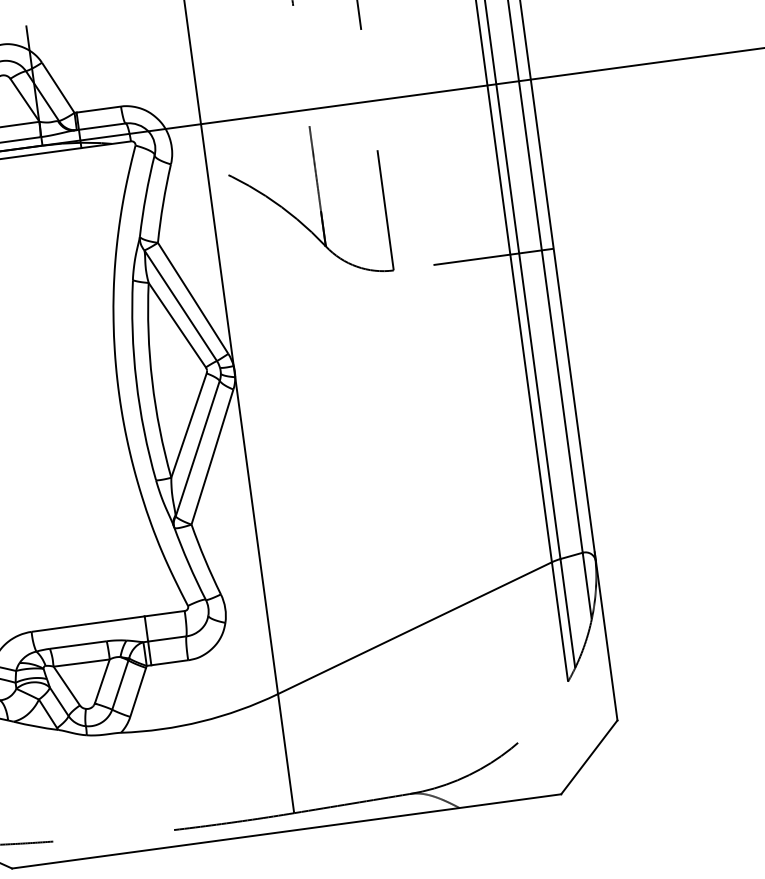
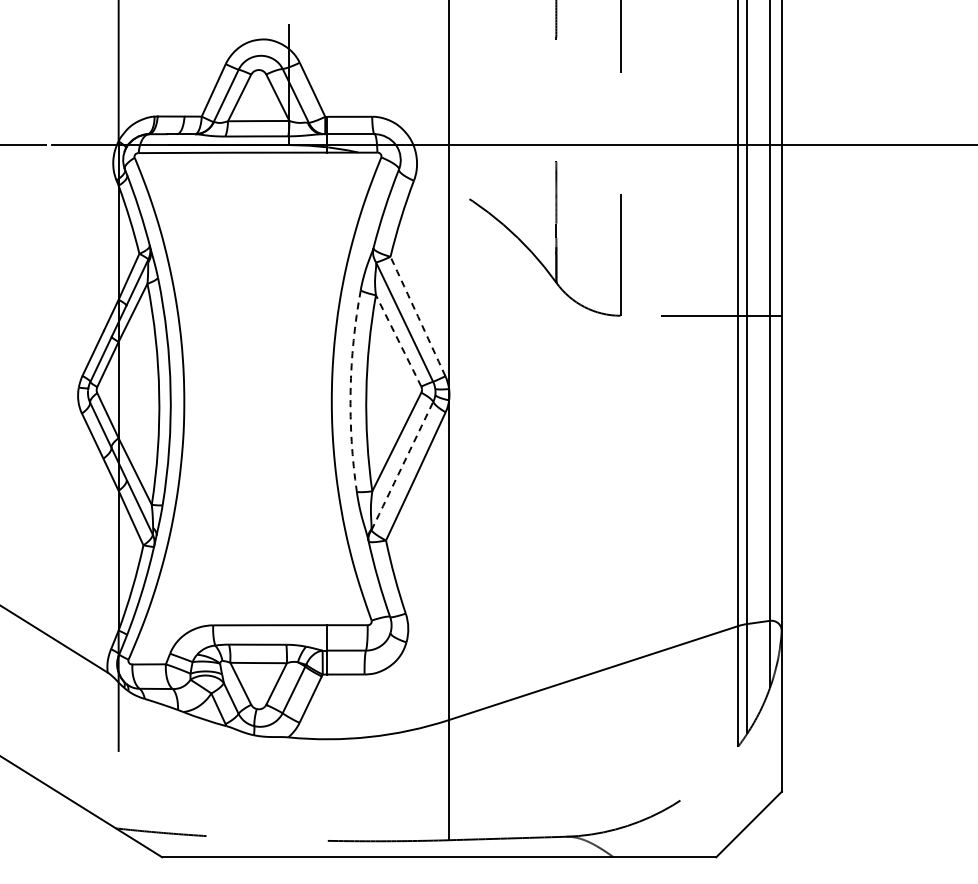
arc: (193, 298) -> (418, 316), solid -> dashed
line: (177, 324) -> (398, 340), solid -> dashed
arc: (136, 381) -> (350, 391), solid -> dashed
arc: (197, 449) -> (402, 466), solid -> dashed

